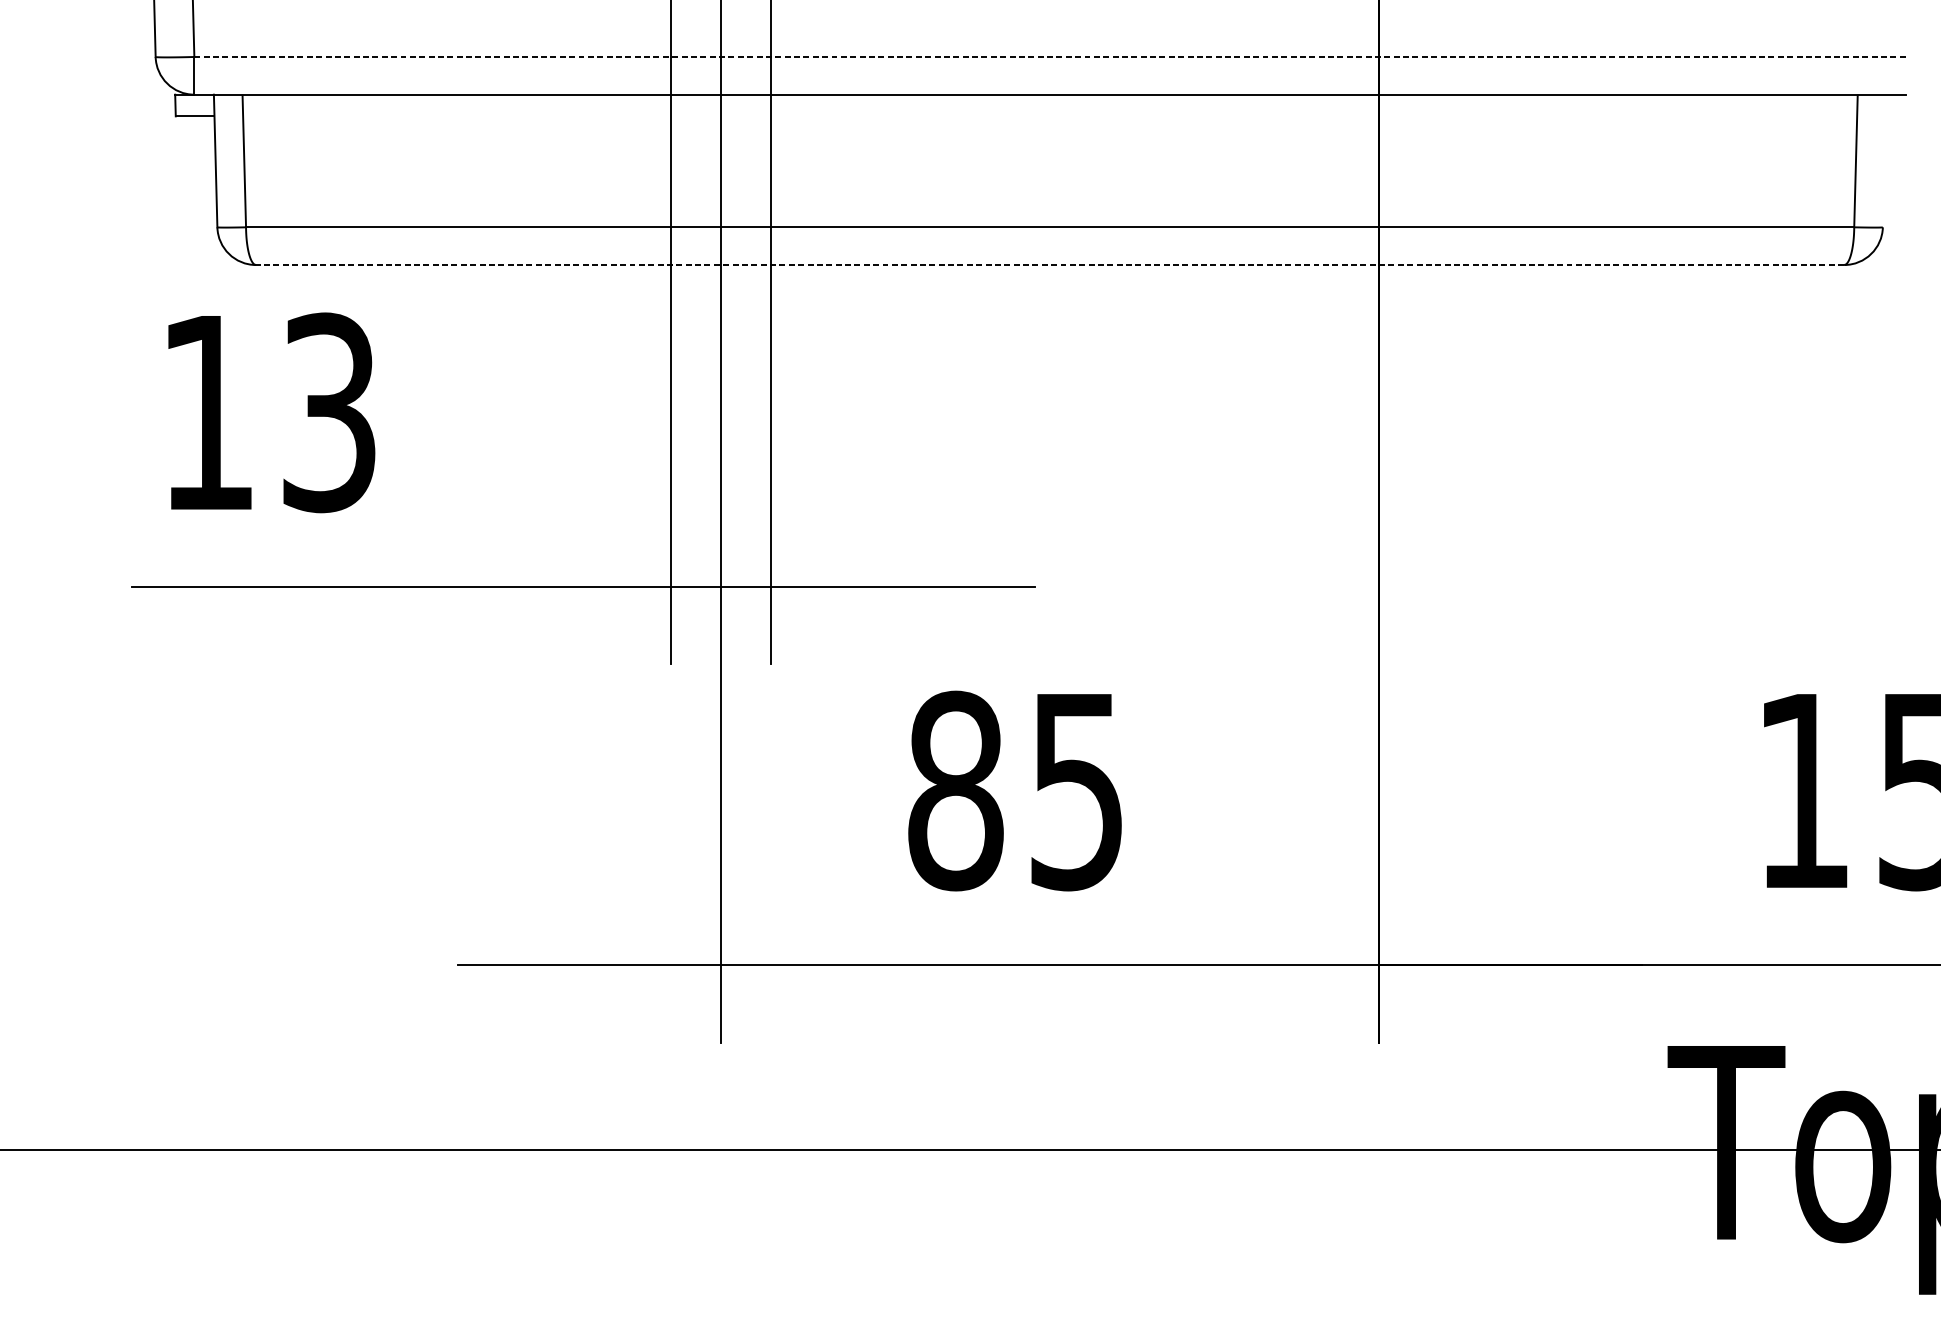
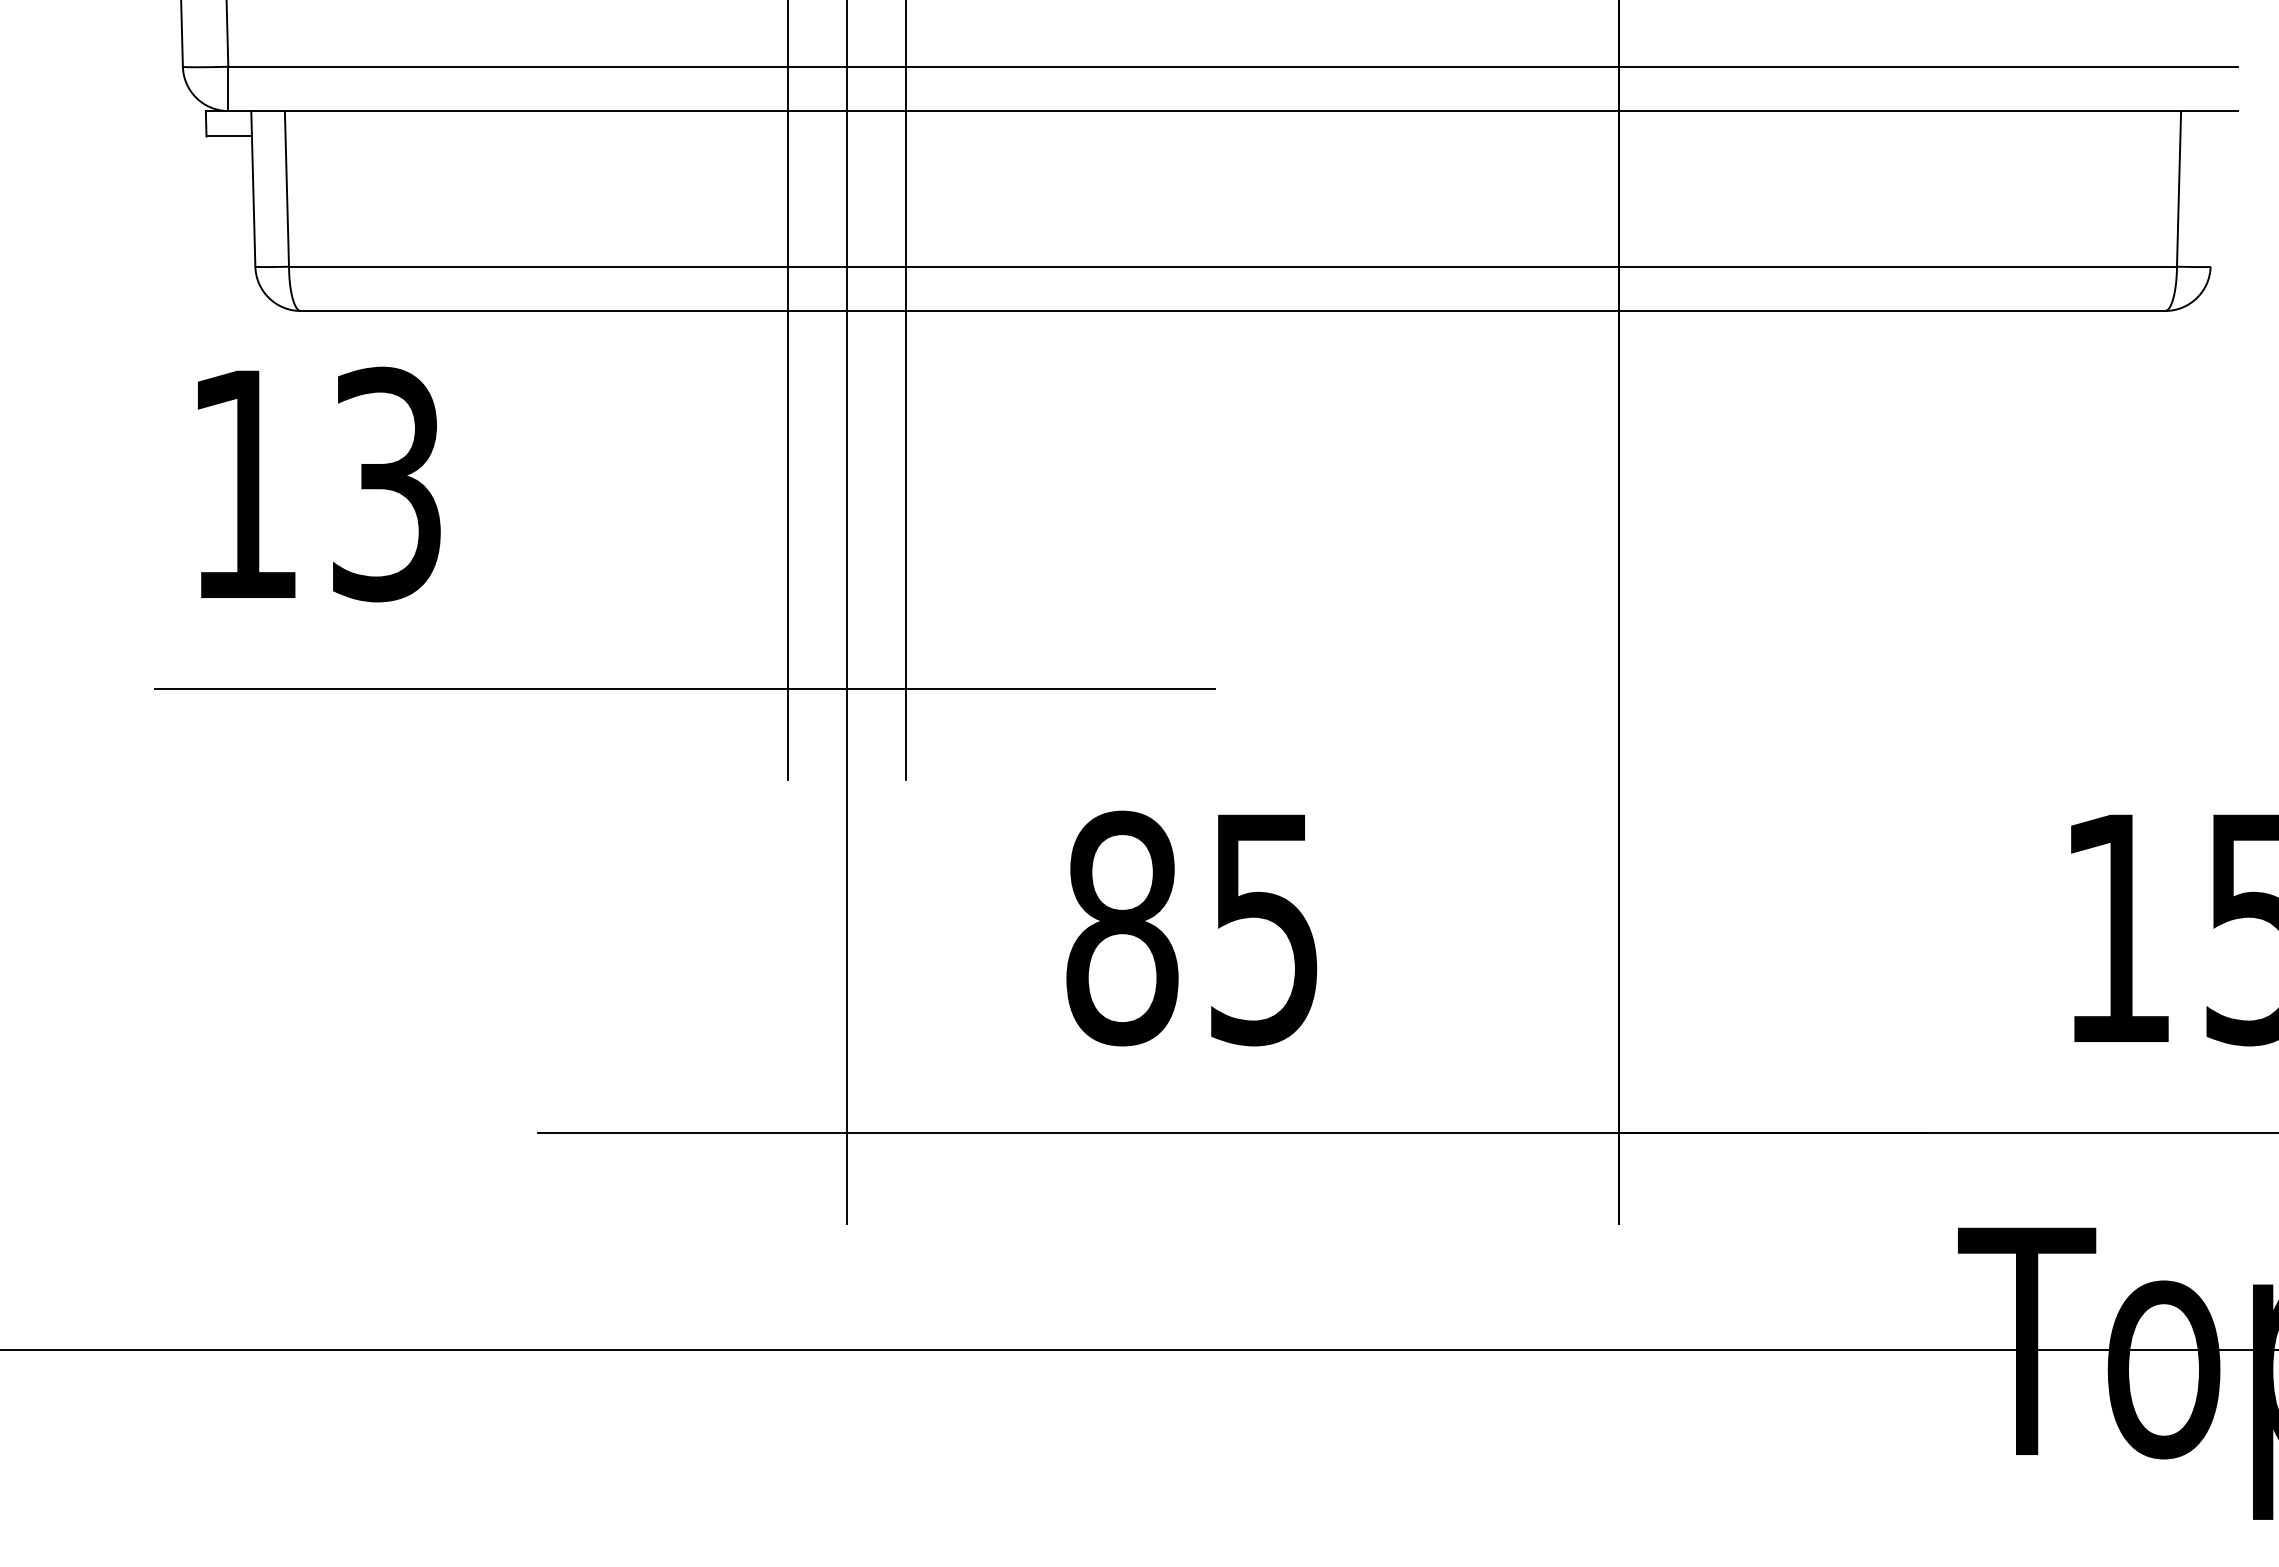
line: (1050, 56) -> (1233, 66), dashed -> solid
line: (1049, 265) -> (1232, 311), dashed -> solid

